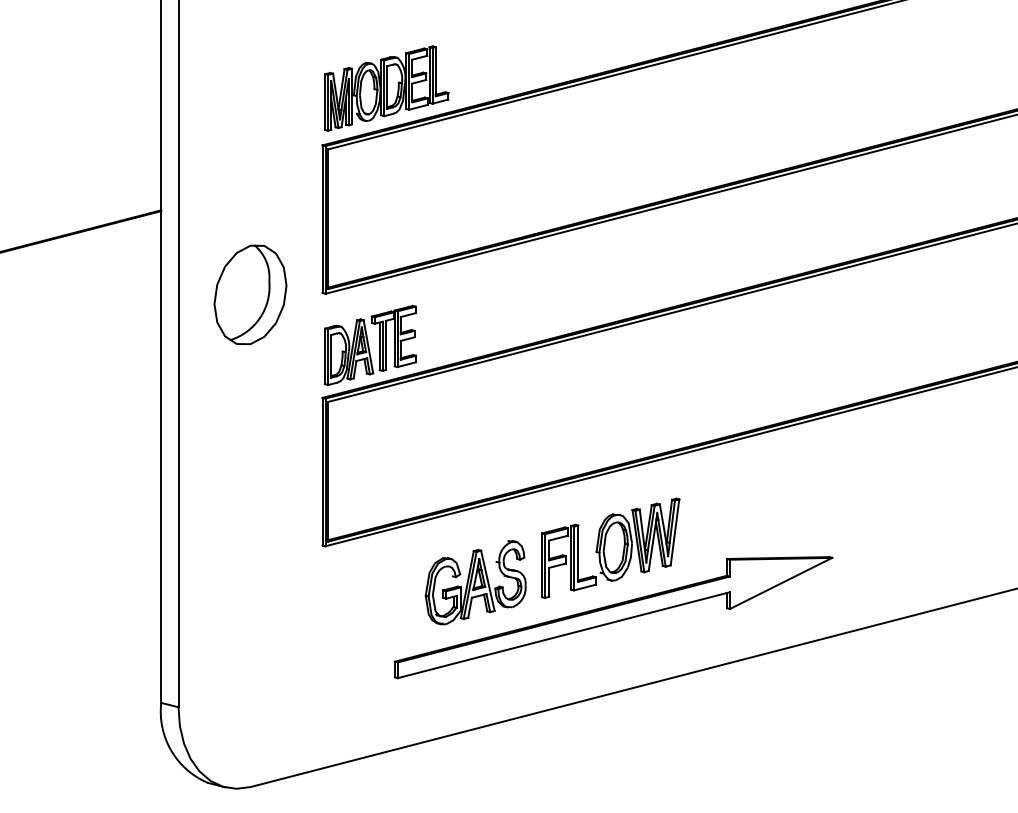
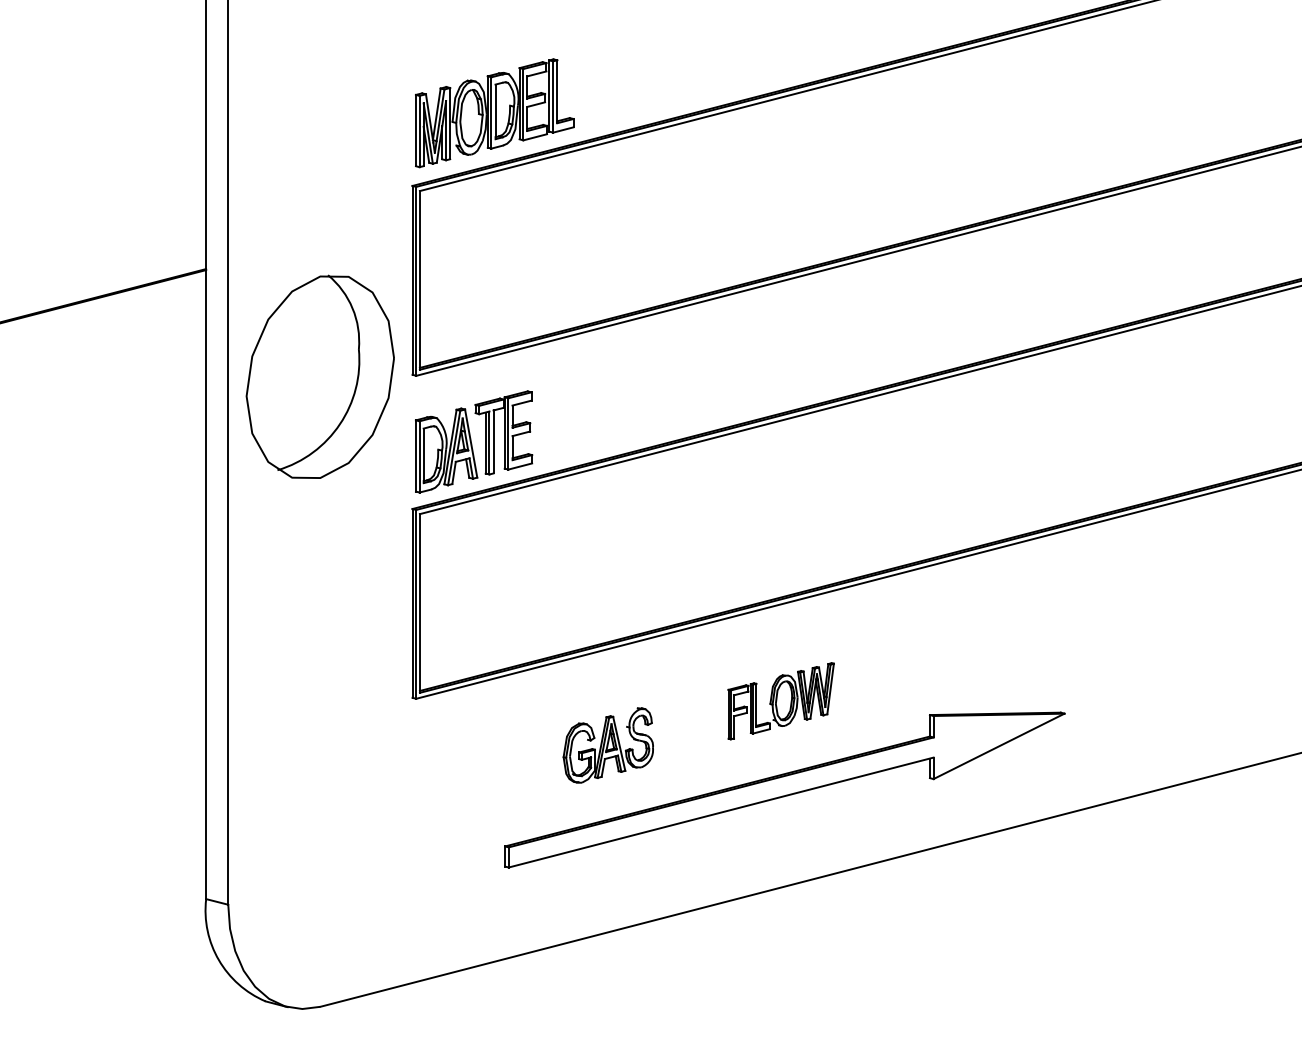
part: (250, 294) -> (320, 376), size x1.6
part: (610, 547) -> (780, 700), size x0.6
part: (475, 582) -> (608, 745), size x0.7

